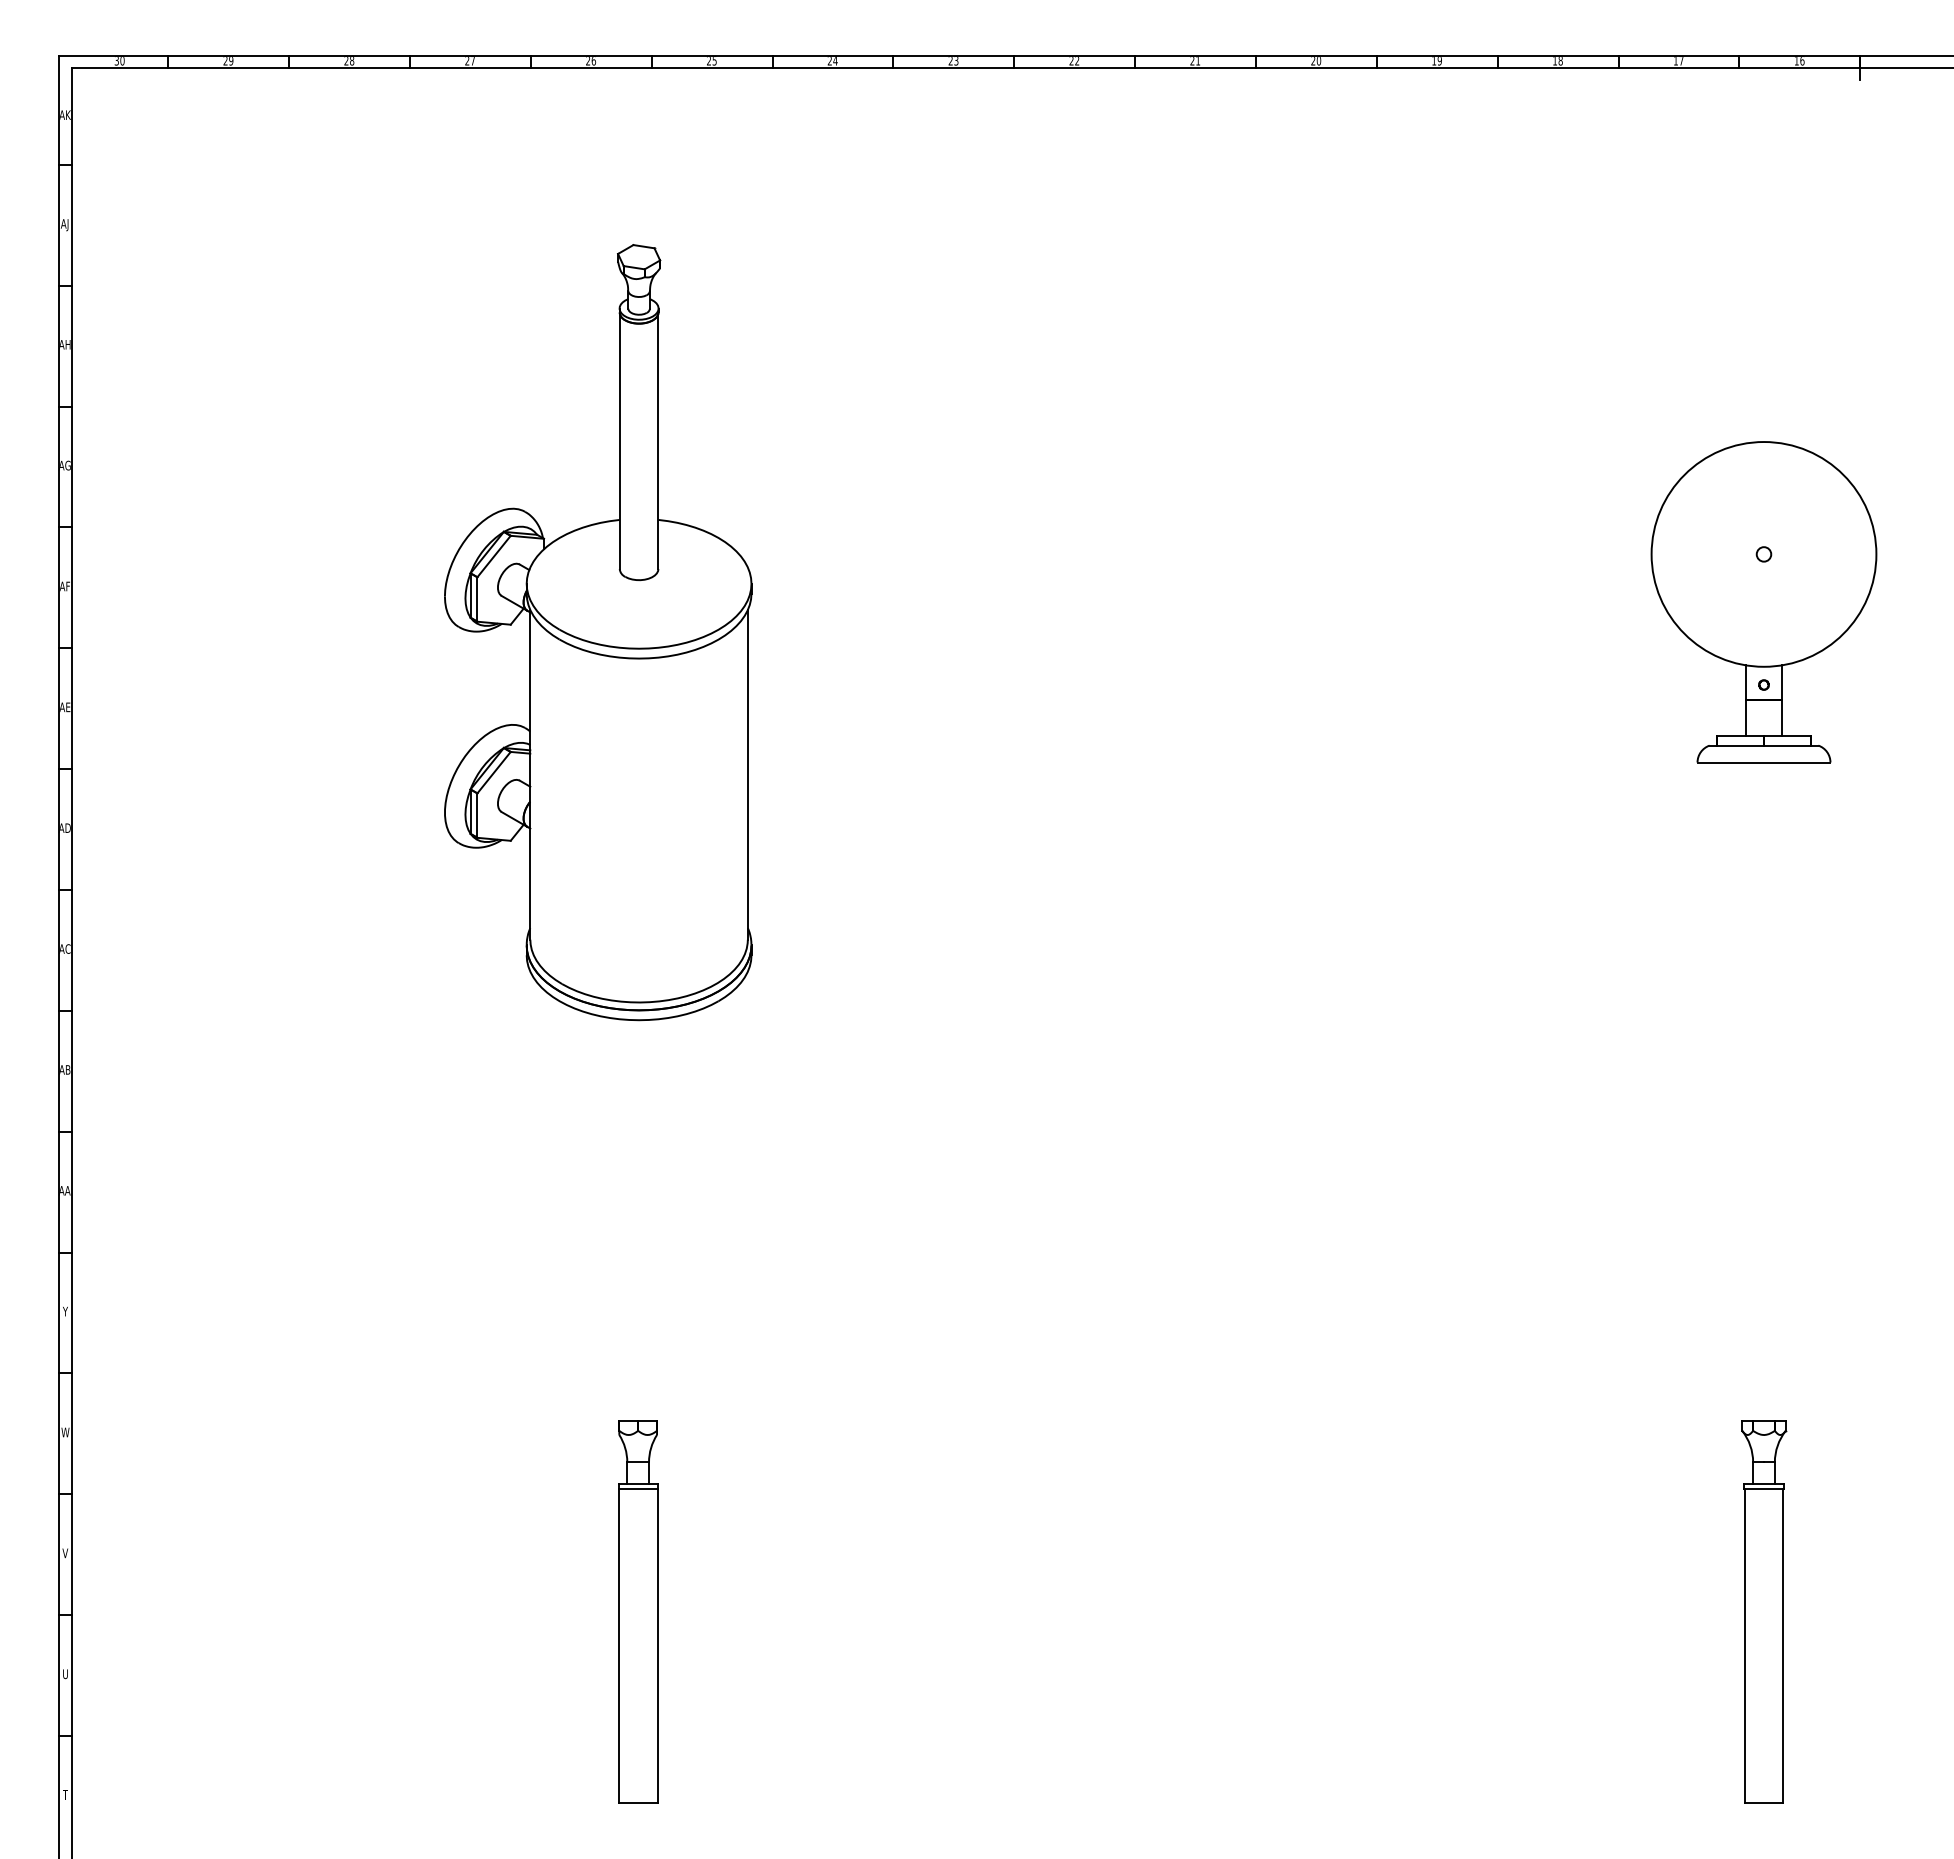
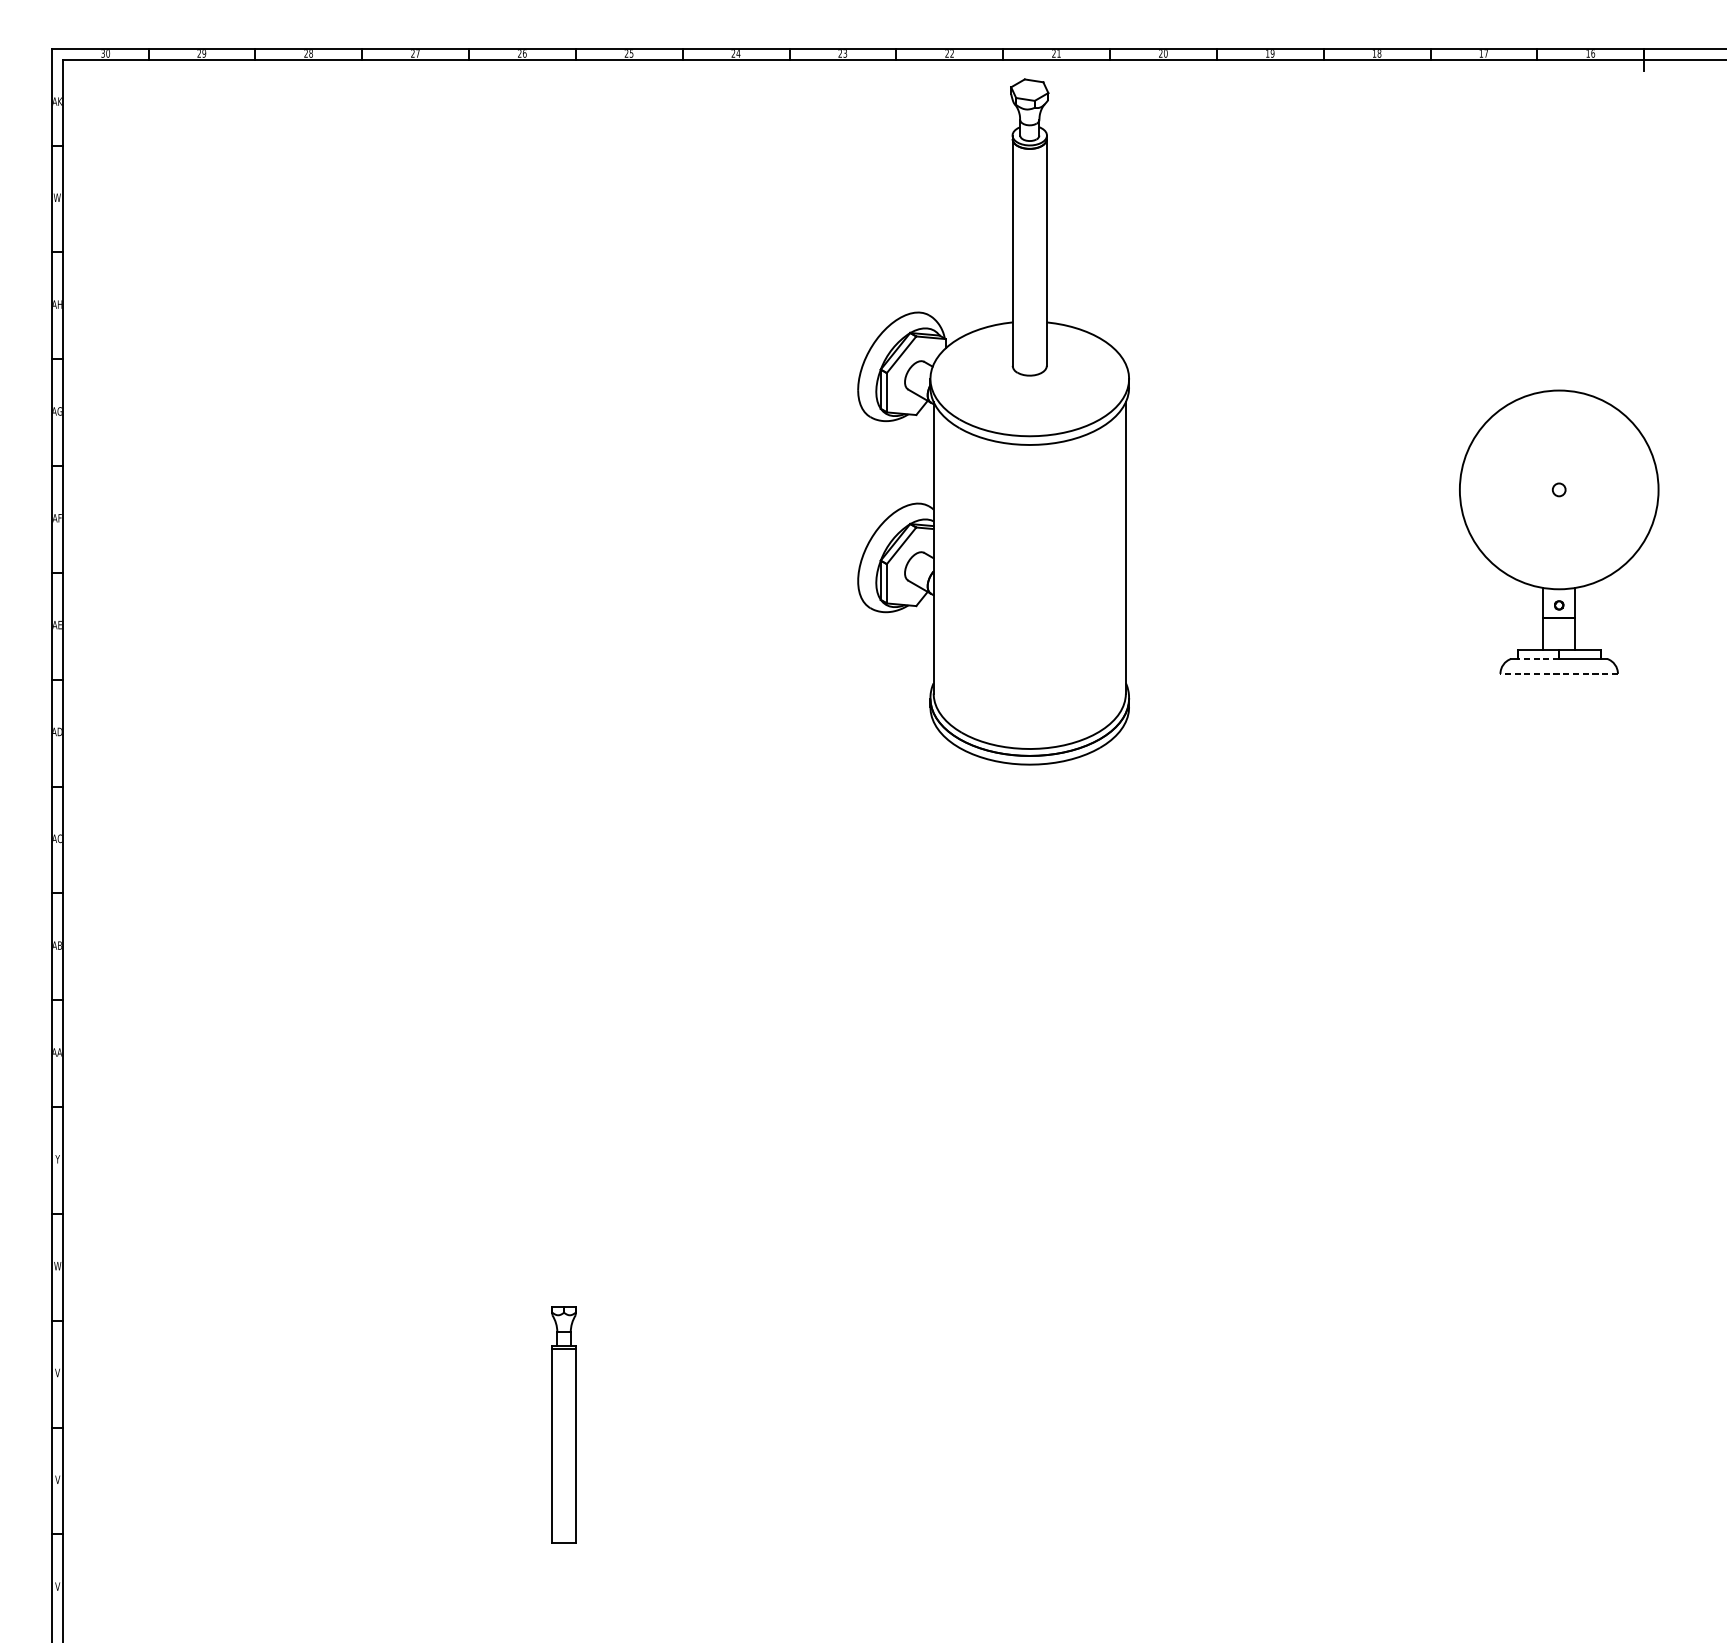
text: (64, 225) -> (56, 199), AJ -> W
part: (598, 632) -> (993, 421), moved
line: (1739, 745) -> (1537, 658), solid -> dashed
line: (1763, 762) -> (1558, 673), solid -> dashed
part: (638, 1611) -> (564, 1424), size x0.7
part: (1764, 1611) -> (1559, 1424), removed
text: (65, 1674) -> (57, 1480), U -> V
text: (65, 1794) -> (57, 1586), T -> V

